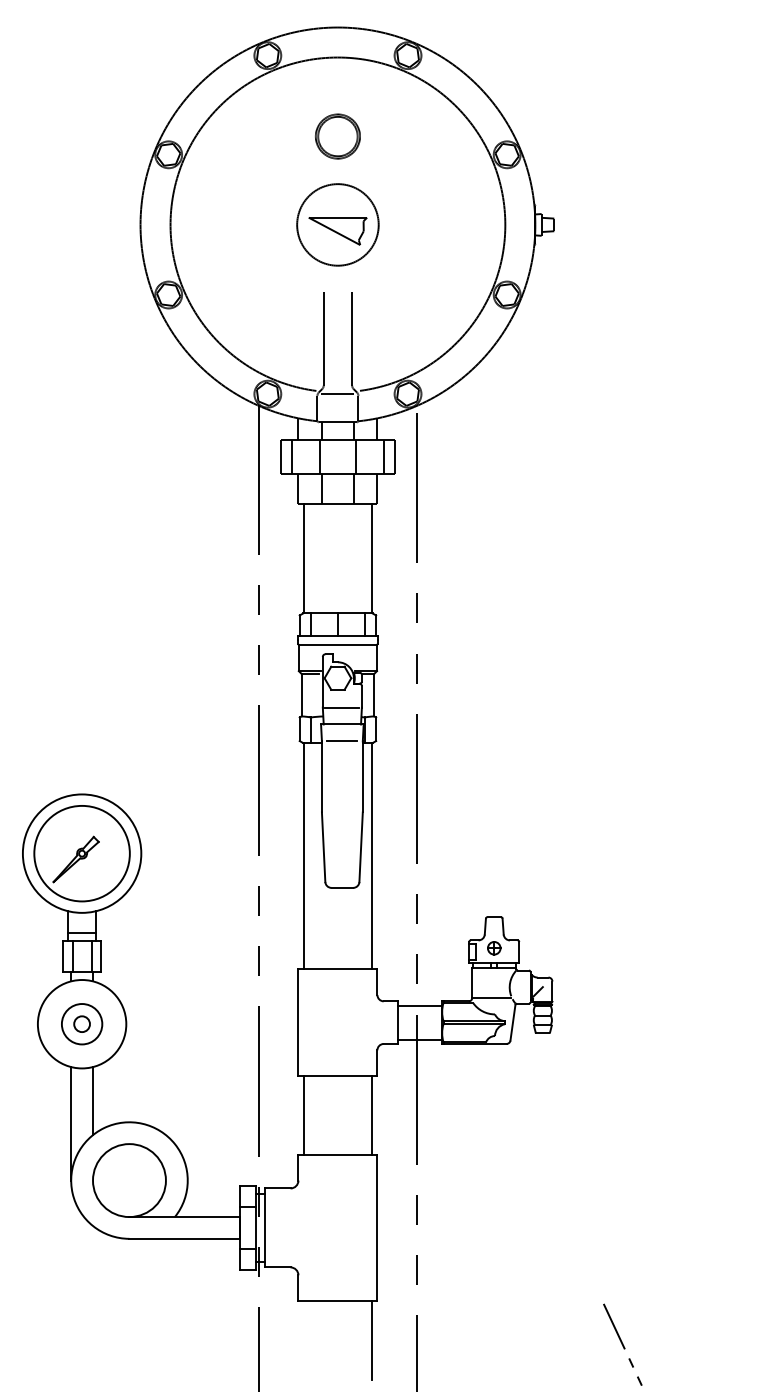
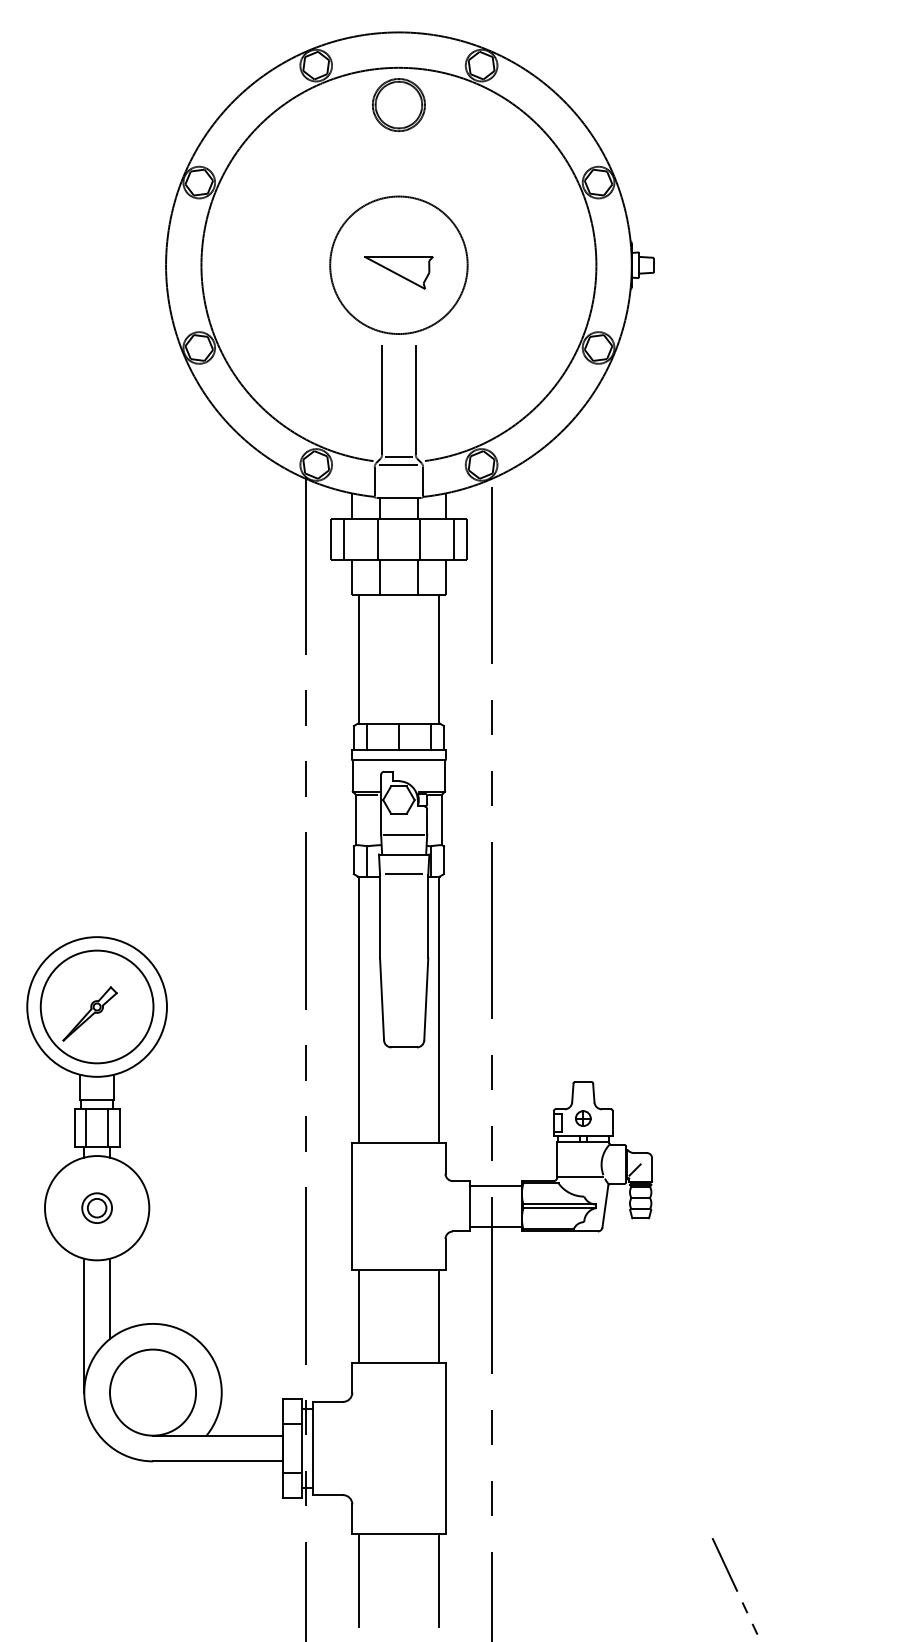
part: (337, 136) -> (398, 104), moved
circle: (337, 225) -> (398, 265), size x1.43
line: (338, 387) -> (399, 457), added
circle: (82, 1024) -> (97, 1208), size x0.62
line: (304, 1339) -> (359, 1580), added

